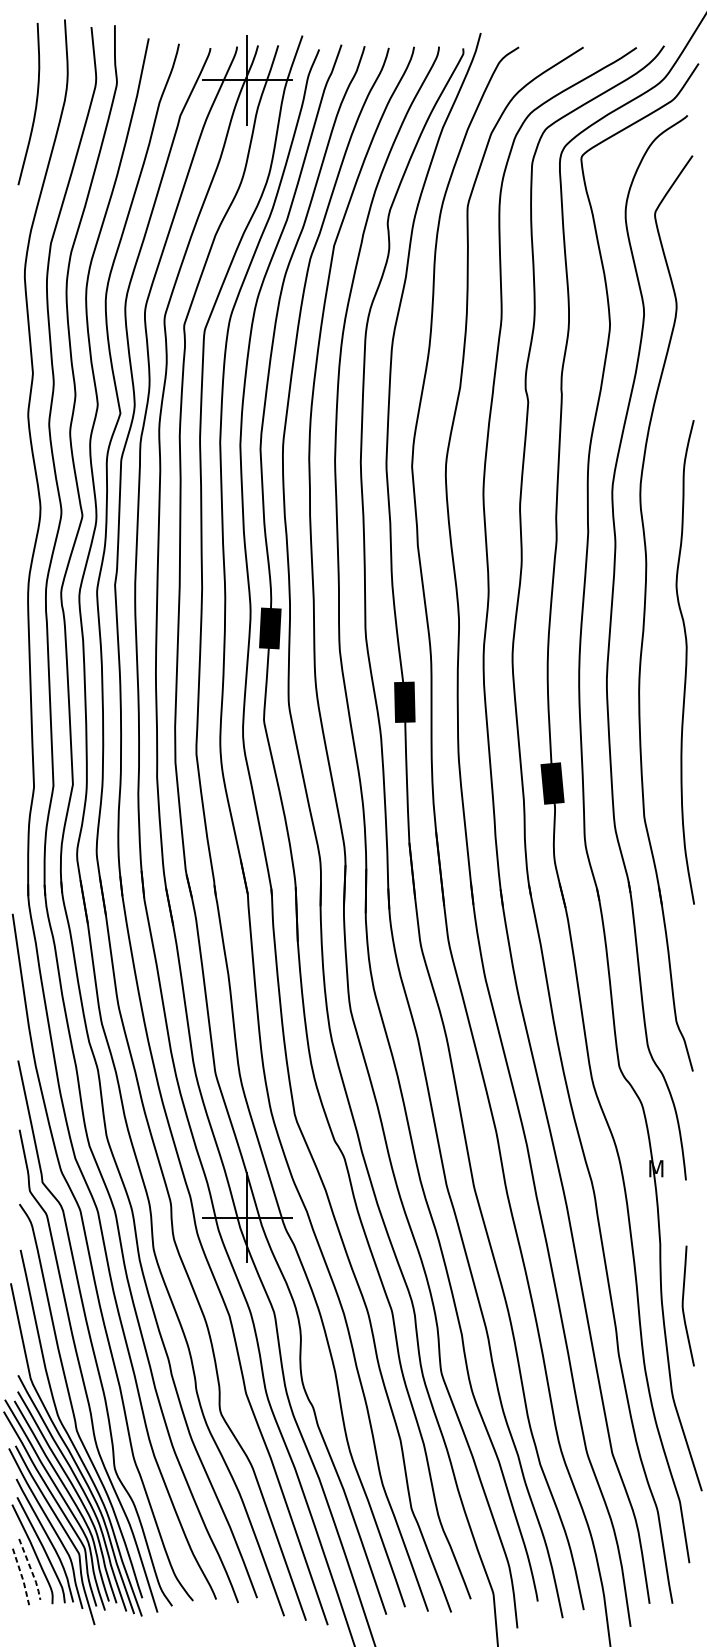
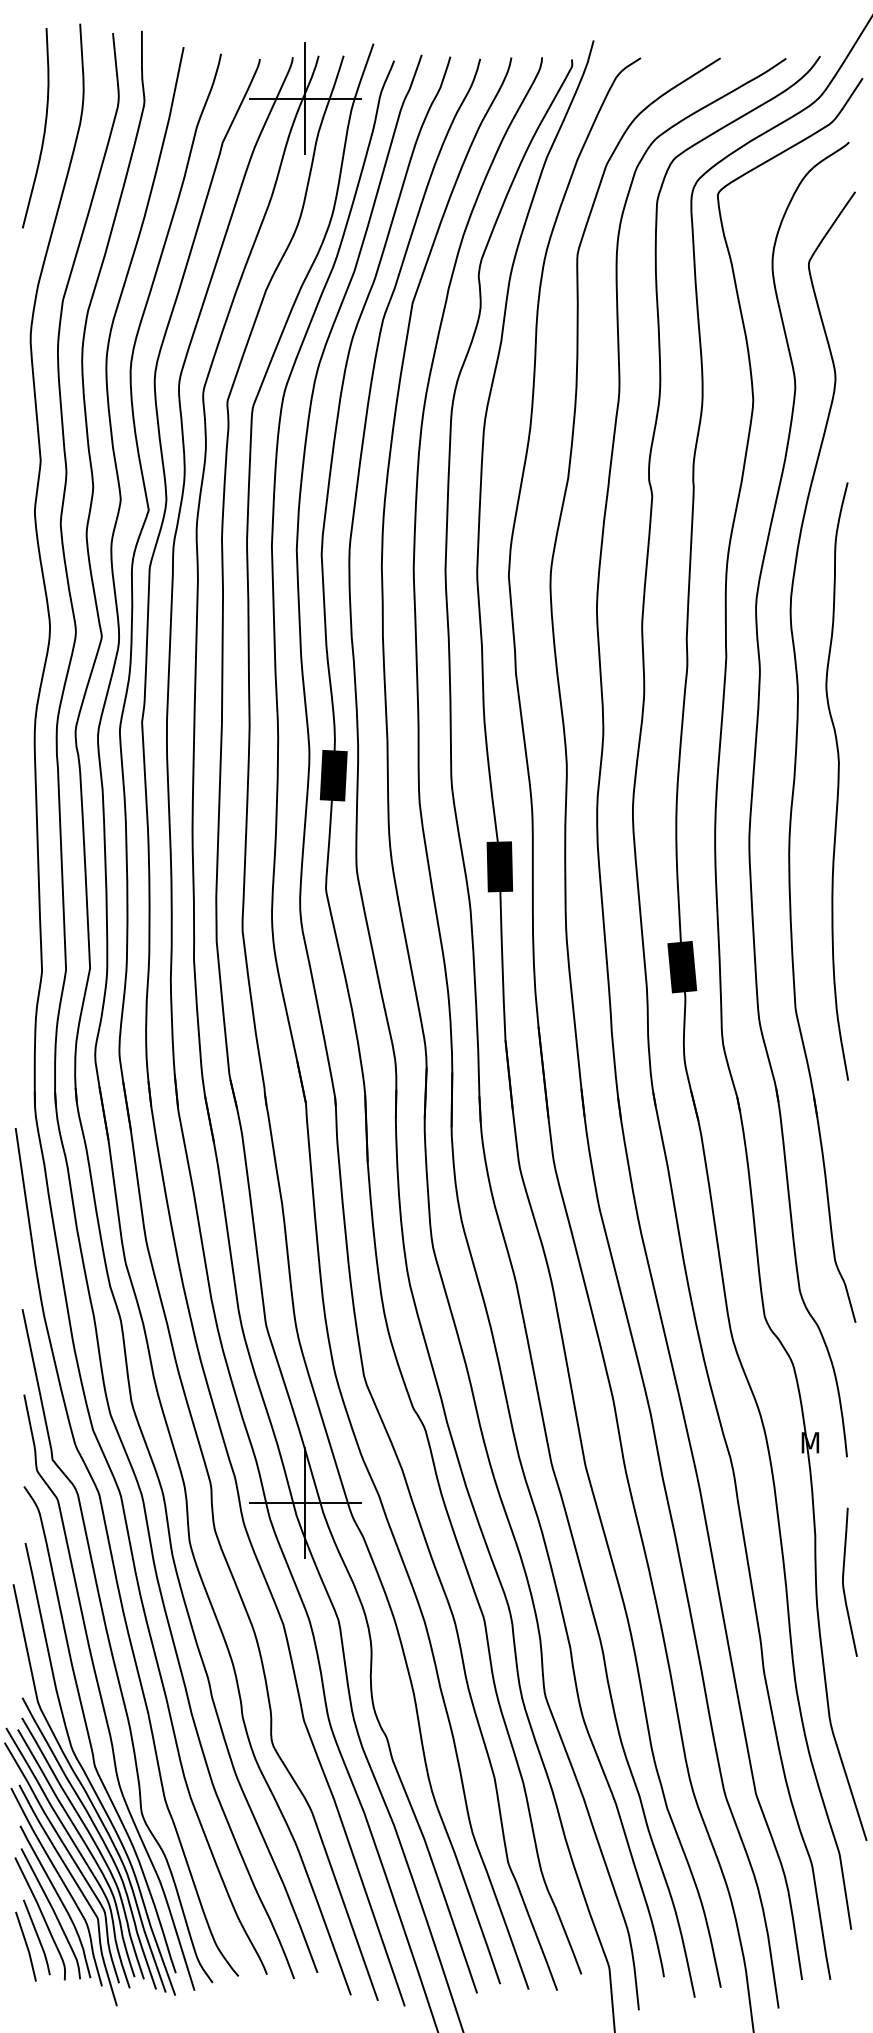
curve: (685, 662) -> (837, 781), moved
curve: (683, 1305) -> (843, 1581), moved
line: (31, 1570) -> (38, 1938), dashed -> solid
line: (22, 1576) -> (27, 1946), dashed -> solid

